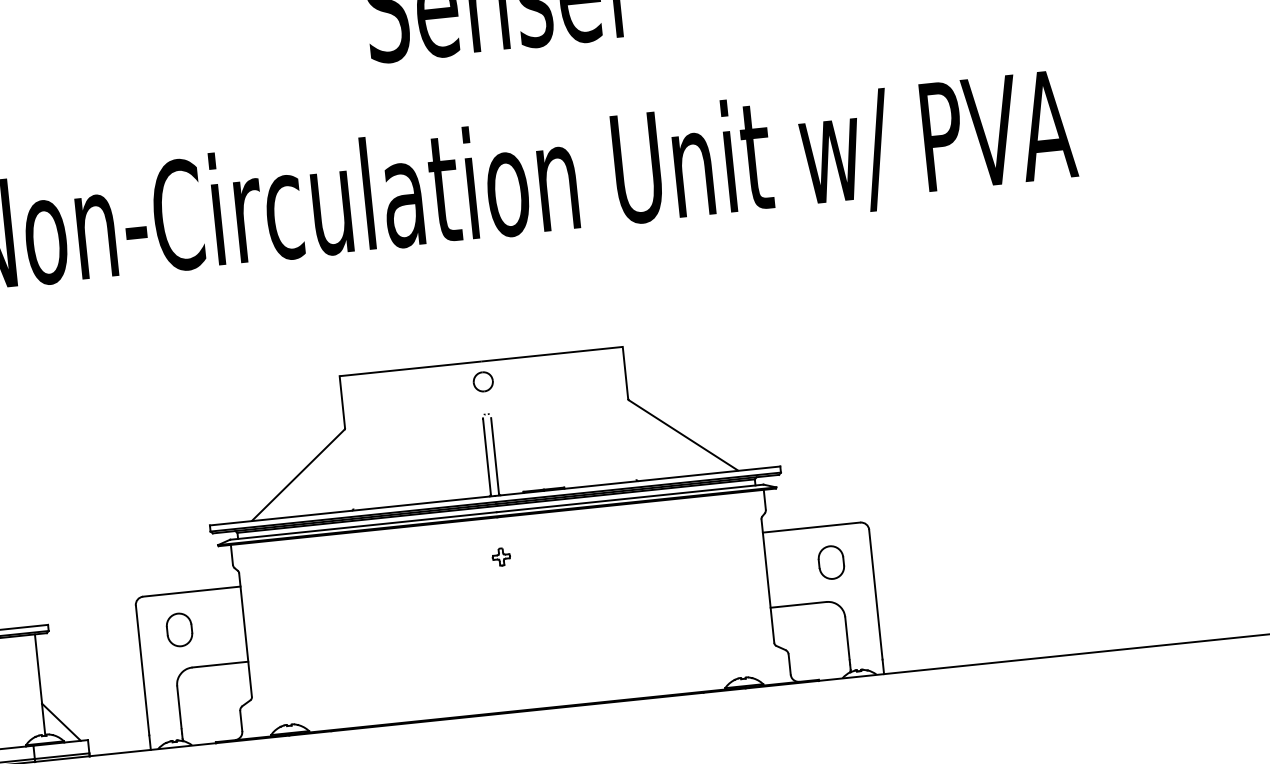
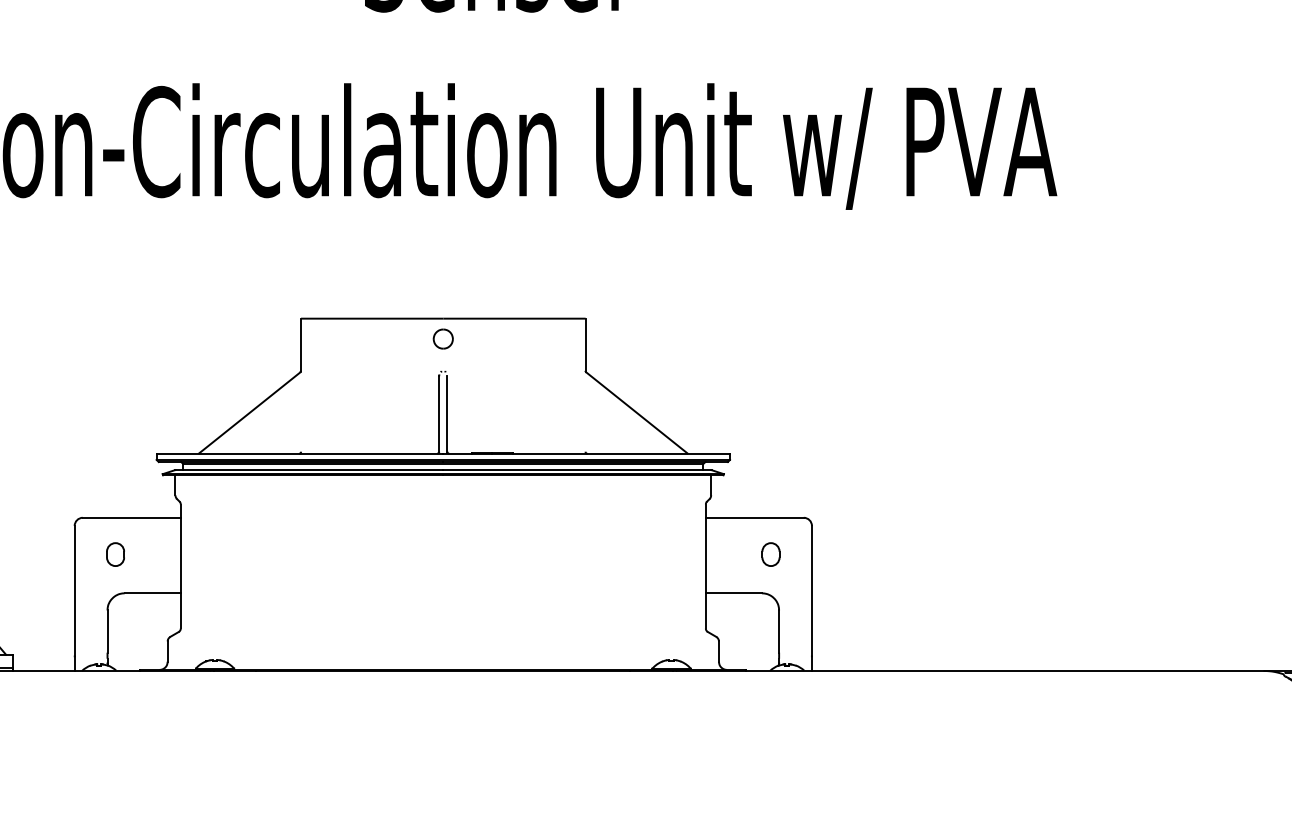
part: (500, 556) -> (442, 514), removed
part: (830, 562) -> (770, 554), size x0.7
part: (179, 629) -> (115, 554), size x0.7

